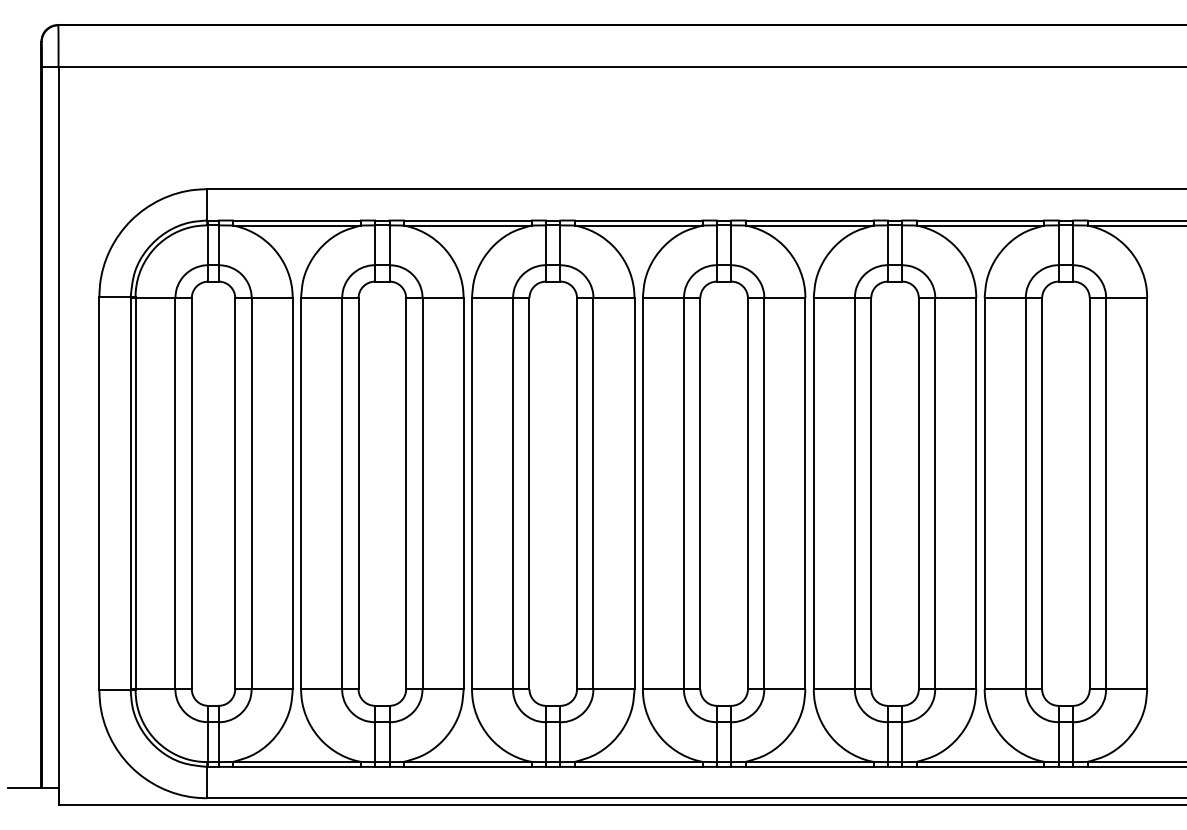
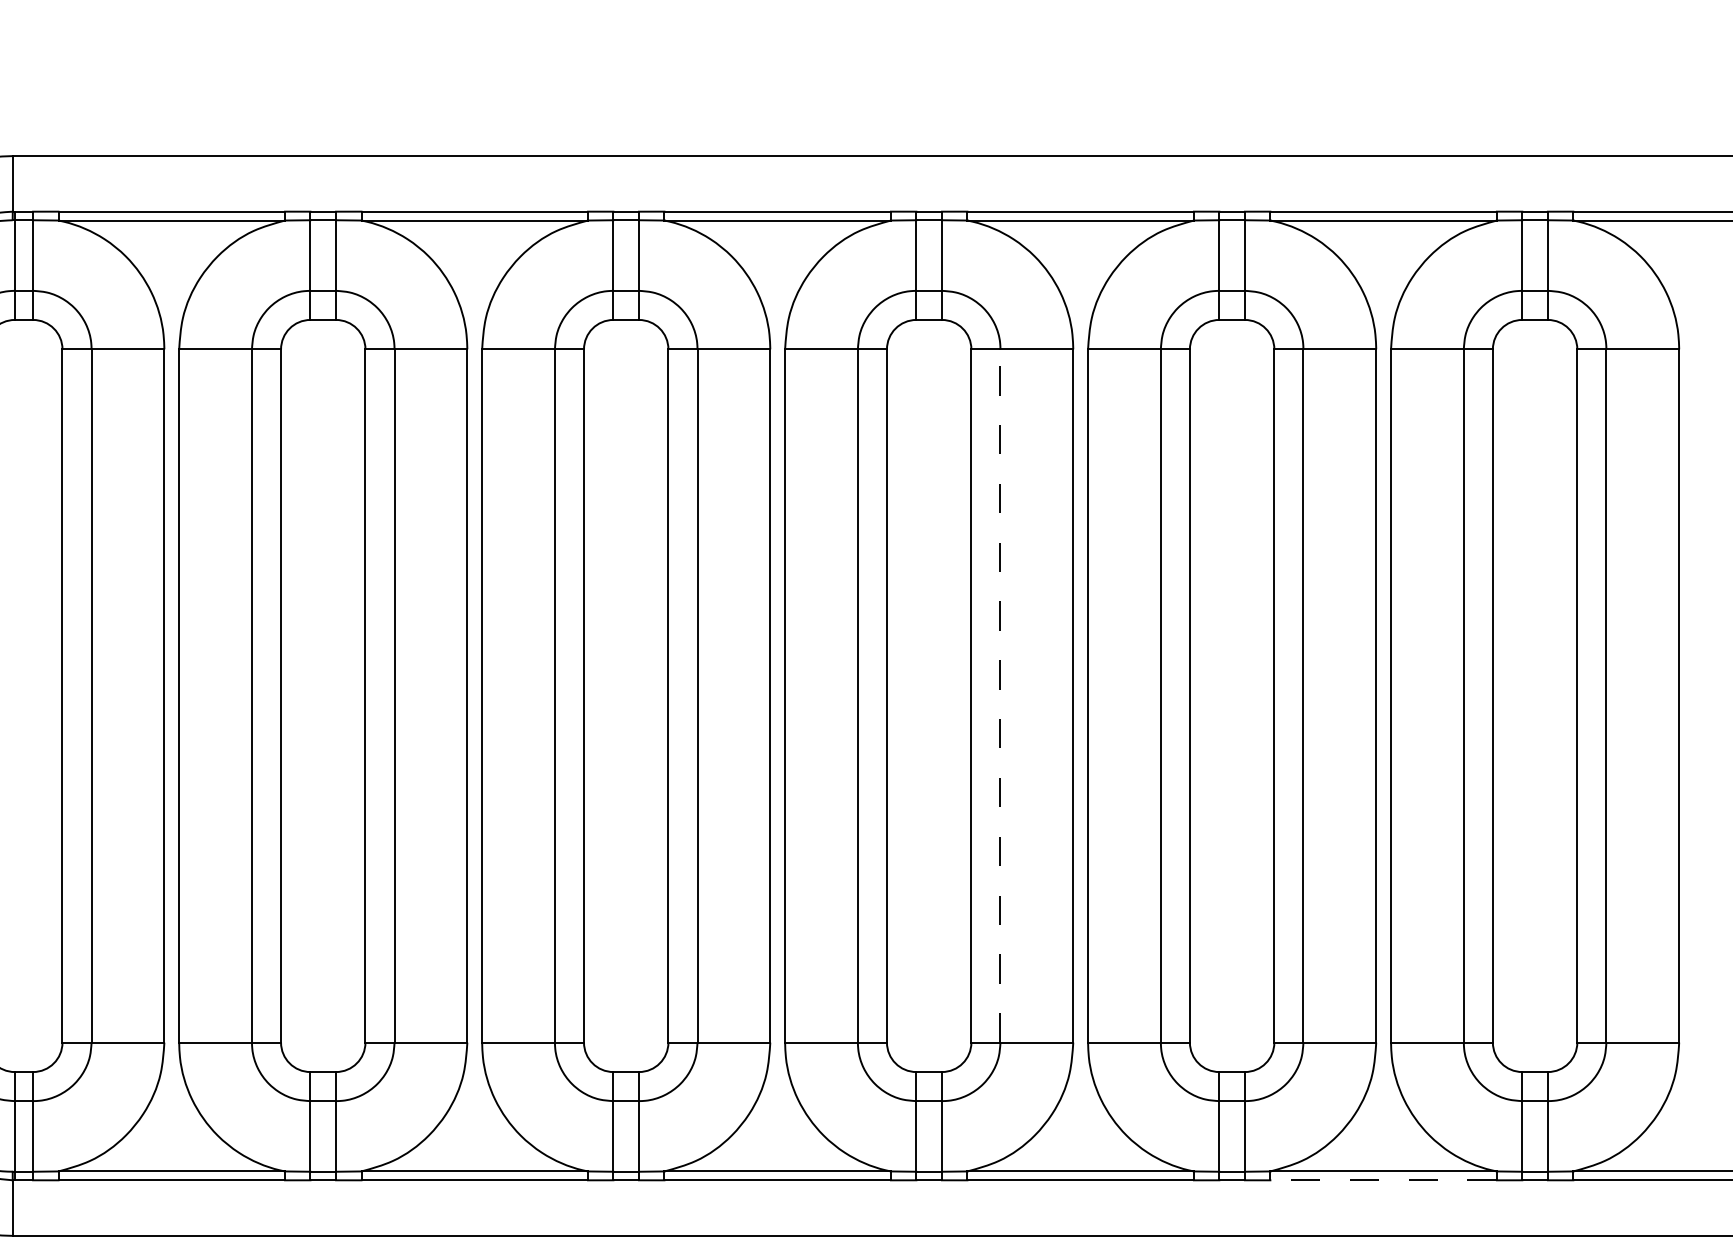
line: (764, 493) -> (1000, 695), solid -> dashed
line: (980, 766) -> (1383, 1179), solid -> dashed

